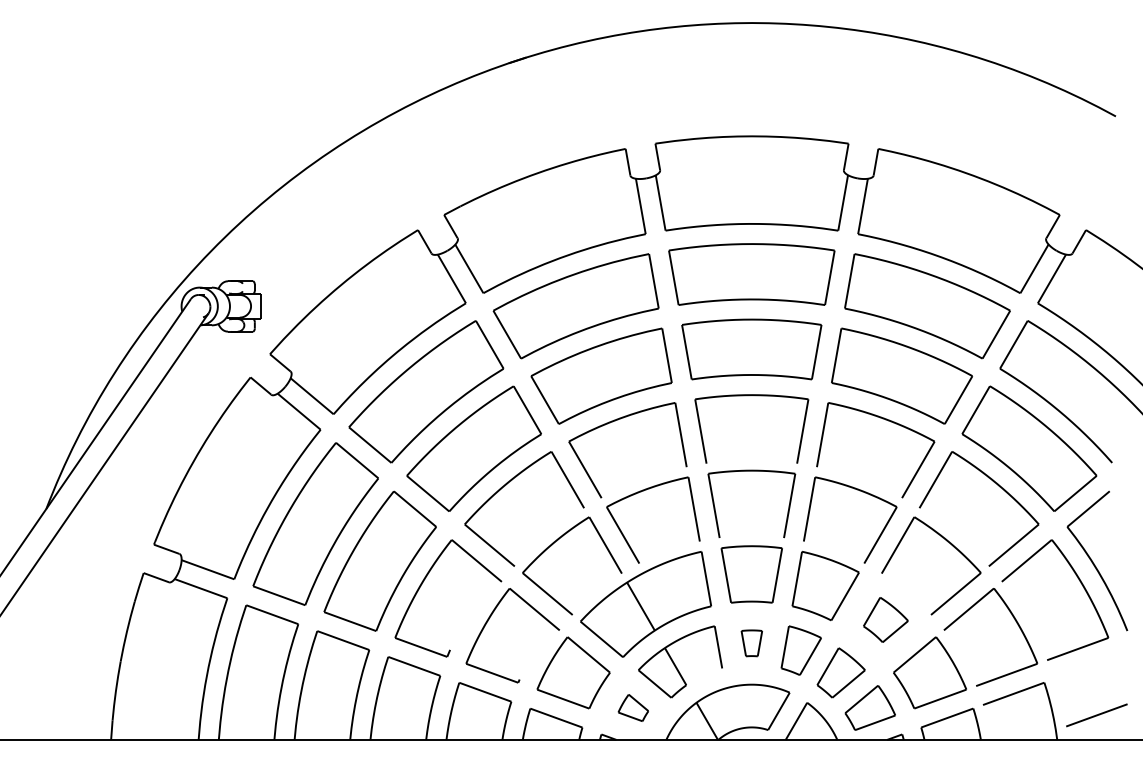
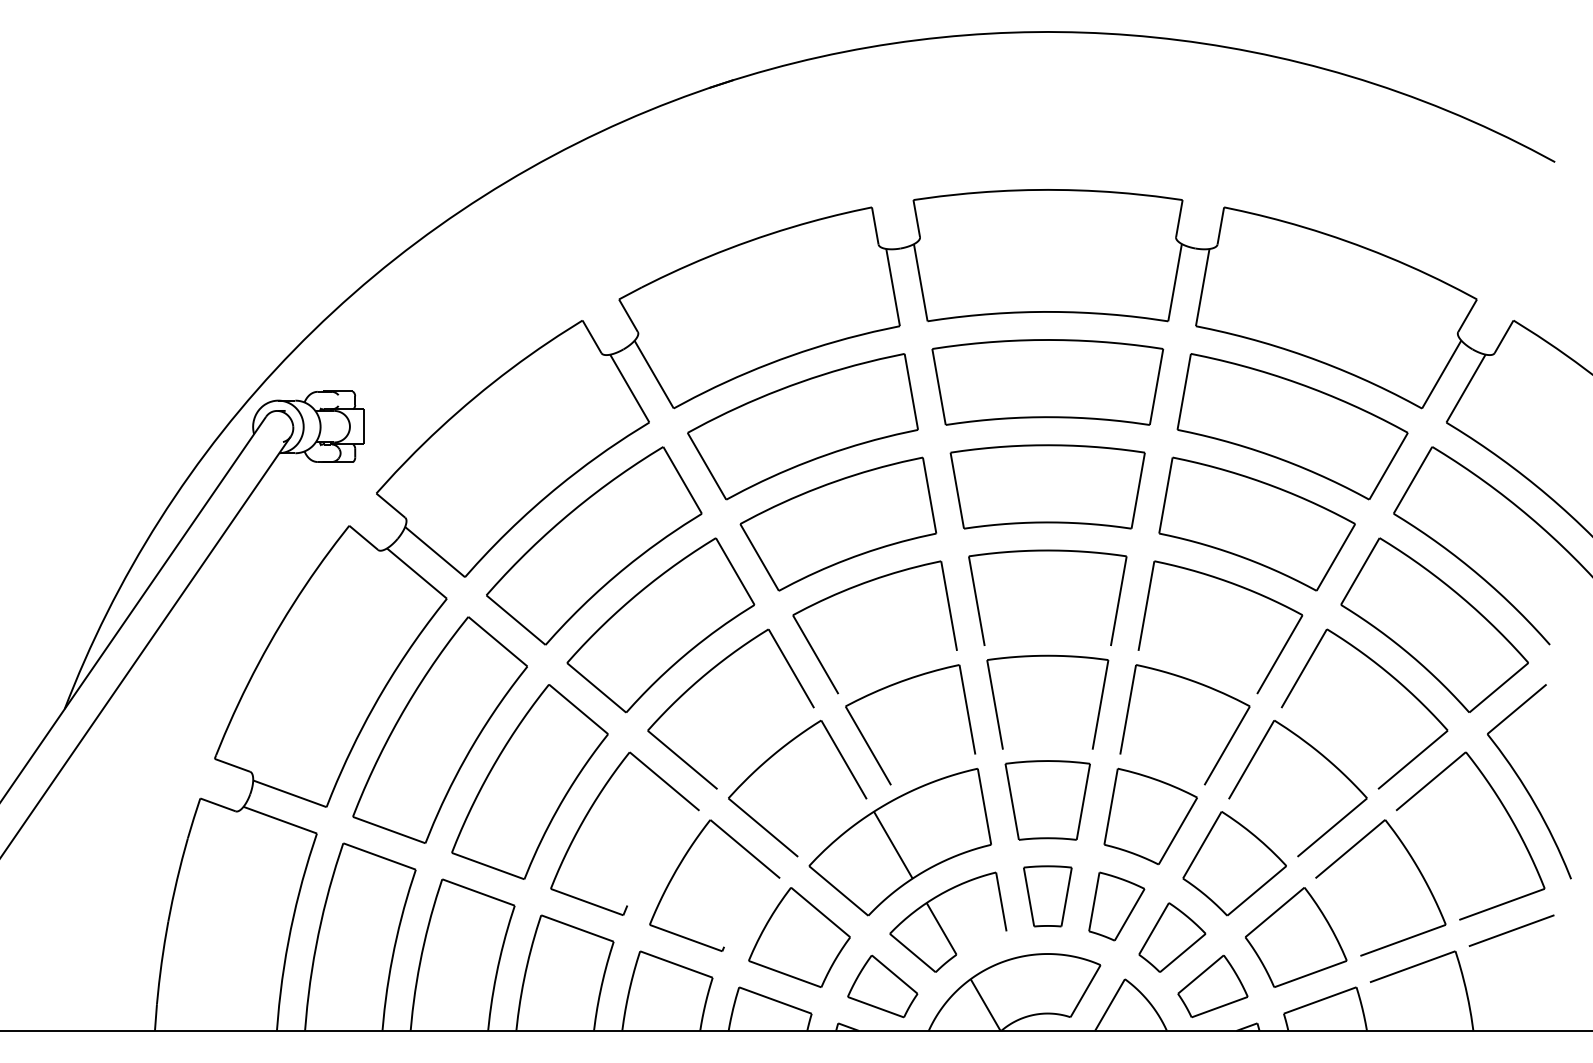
part: (885, 619) -> (1234, 863), size x1.67
part: (751, 643) -> (1047, 896), size x1.67
part: (633, 708) -> (882, 986), size x1.67
line: (1096, 715) -> (1511, 930), moved

